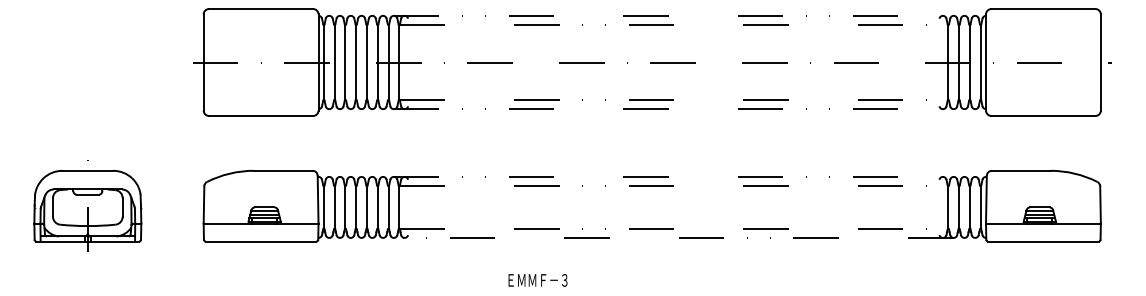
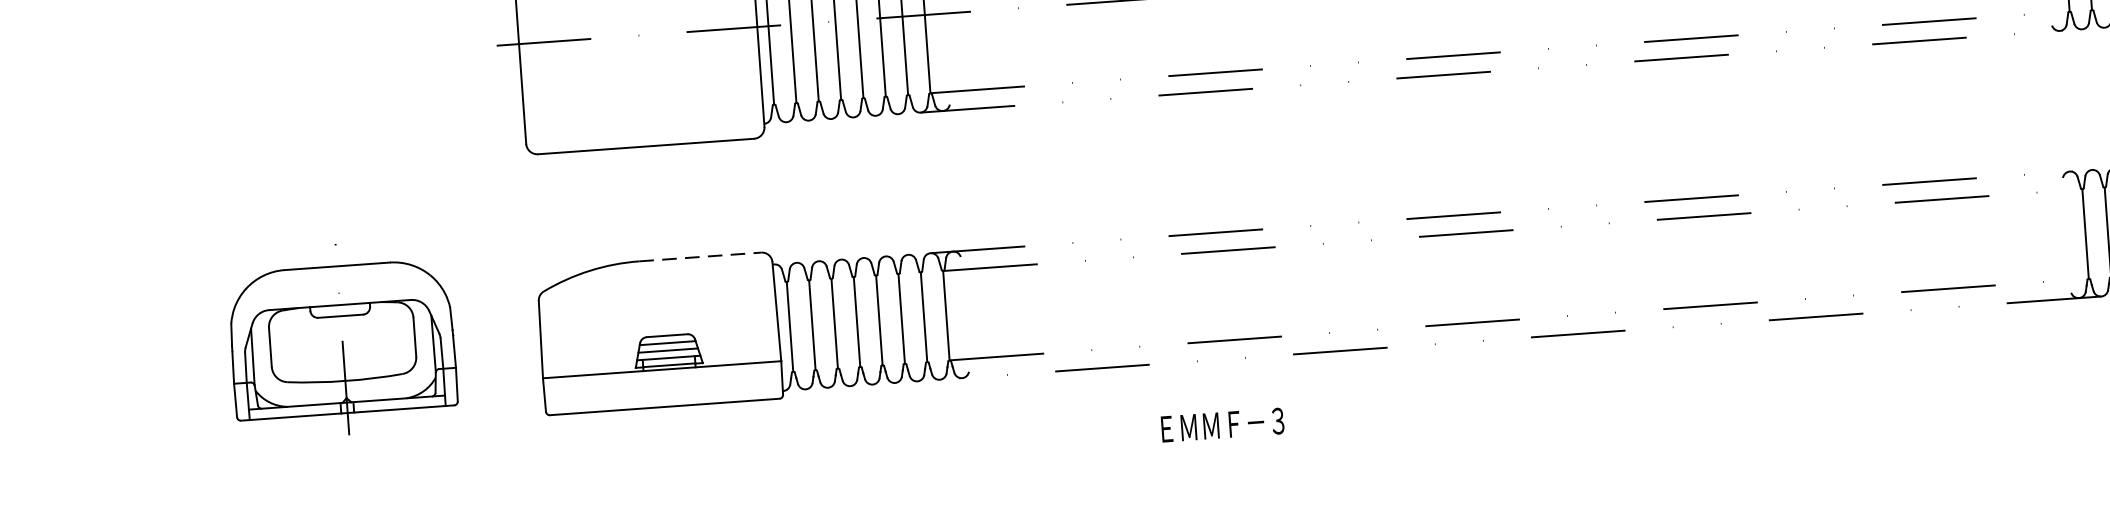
line: (283, 170) -> (700, 256), solid -> dashed
part: (87, 205) -> (341, 338), moved
text: (537, 280) -> (1221, 425), moved

